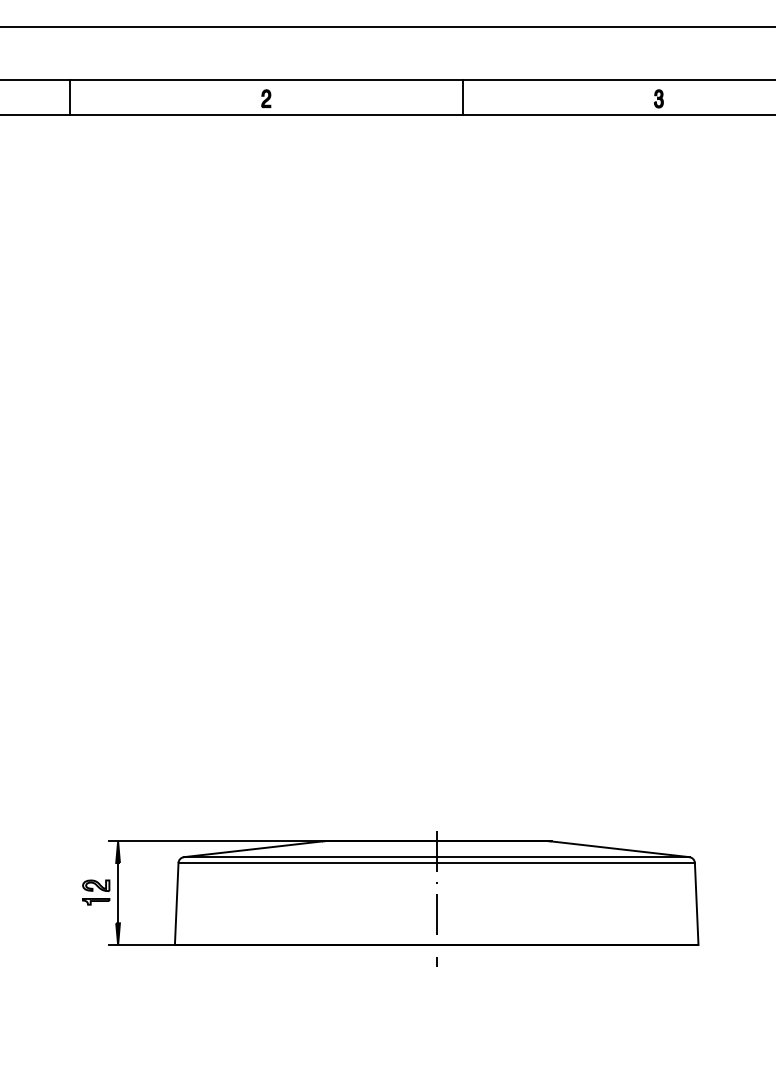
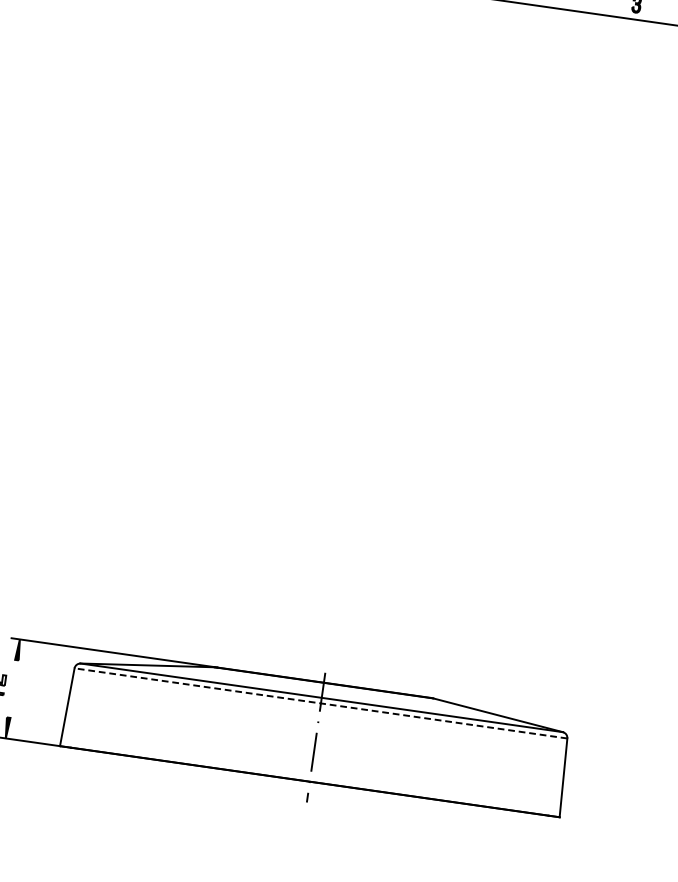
line: (436, 863) -> (320, 703), solid -> dashed
line: (118, 893) -> (13, 689), removed

